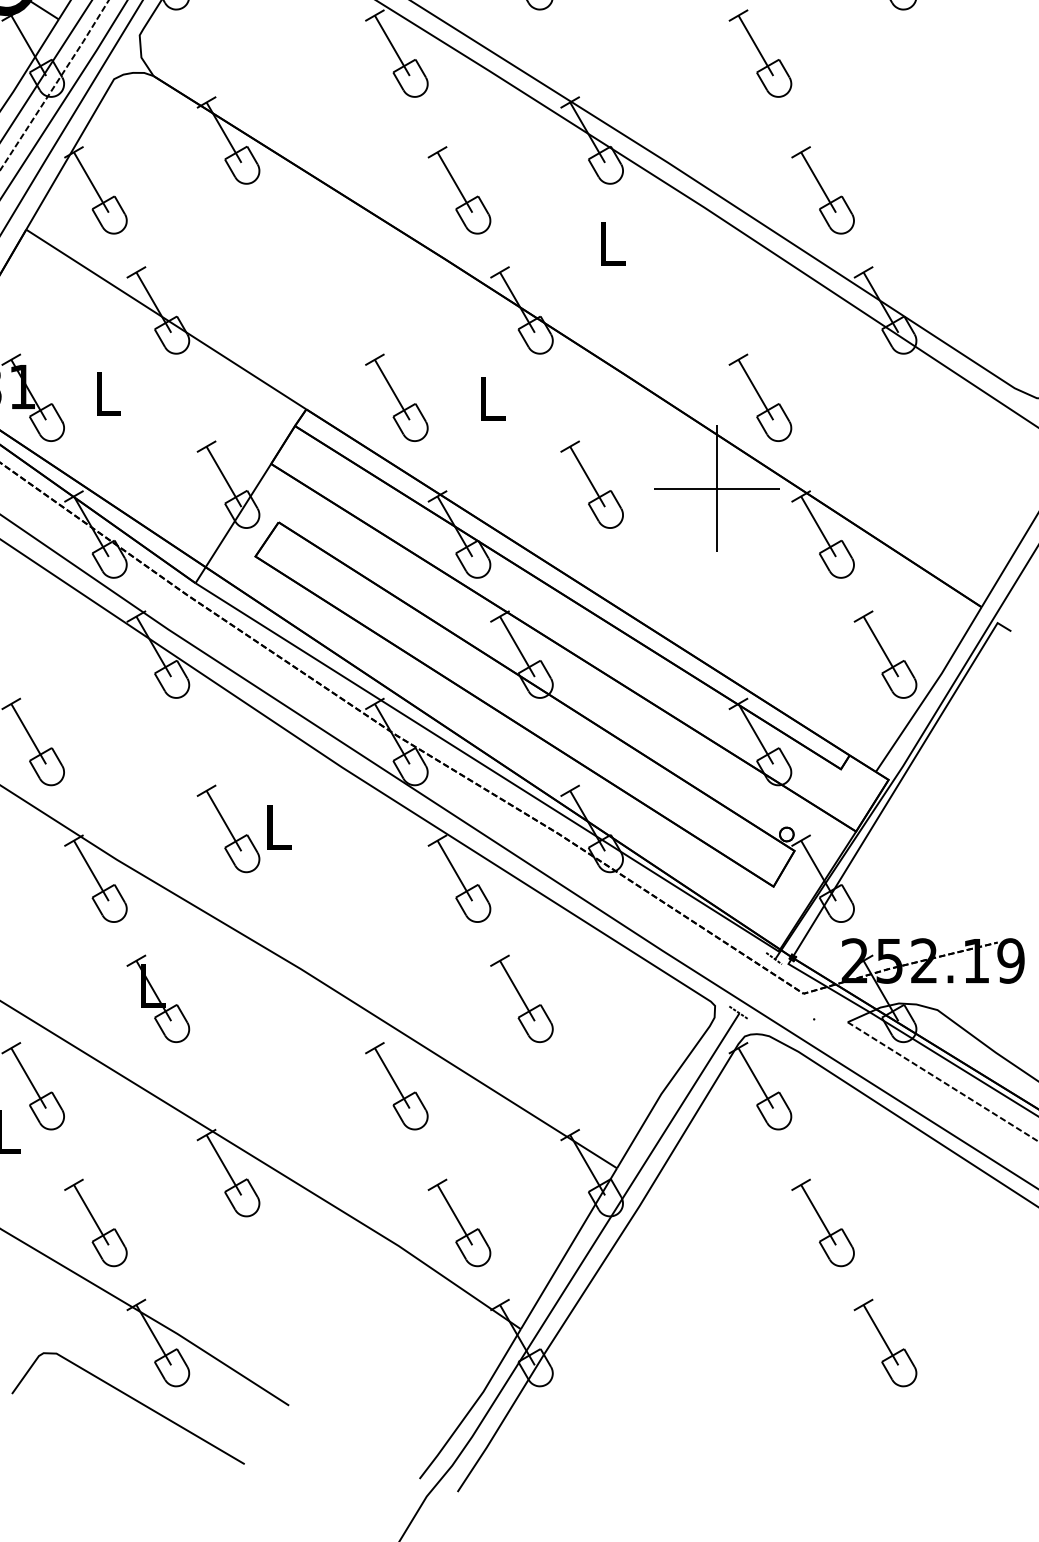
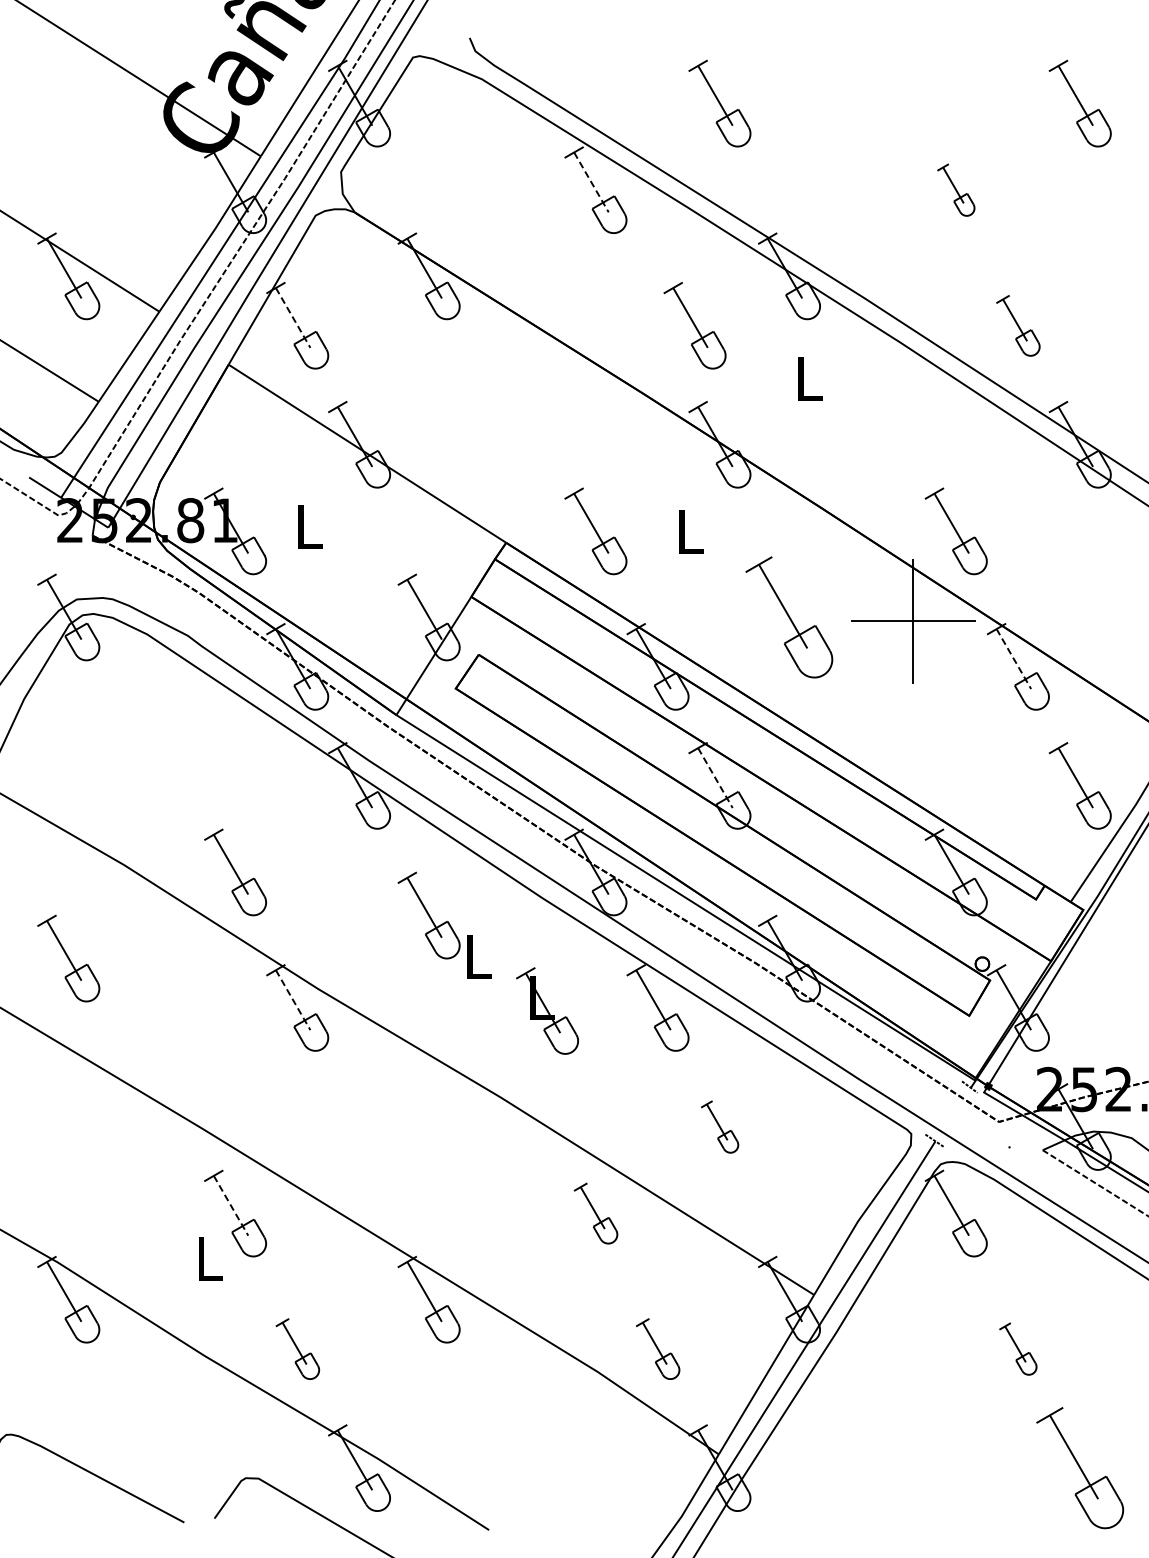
line: (392, 45) -> (591, 182), solid -> dashed
part: (759, 52) -> (955, 189), size x0.6
line: (91, 182) -> (293, 317), solid -> dashed
part: (458, 190) -> (694, 325), moved
part: (822, 190) -> (1017, 325), size x0.7
part: (592, 484) -> (789, 617), size x1.4
line: (818, 527) -> (1013, 659), solid -> dashed
line: (517, 647) -> (715, 778), solid -> dashed
part: (227, 828) -> (428, 915), moved
line: (91, 871) -> (293, 1000), solid -> dashed
part: (158, 998) -> (547, 1010), moved
part: (521, 998) -> (719, 1126), size x0.6
line: (29, 1078) -> (231, 1205), solid -> dashed
part: (396, 1086) -> (595, 1213), size x0.7
part: (95, 1222) -> (297, 1348), size x0.7
part: (458, 1222) -> (657, 1348), size x0.7
part: (822, 1222) -> (1017, 1348), size x0.6
part: (884, 1342) -> (1079, 1467), size x1.4

